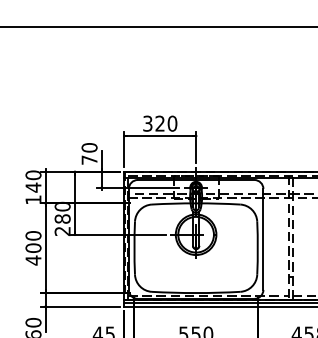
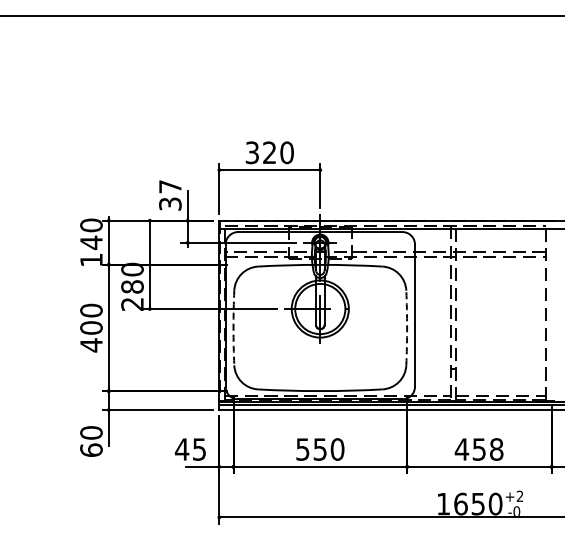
text: (89, 154) -> (170, 195), 70 -> 37
arc: (134, 247) -> (233, 327), solid -> dashed
arc: (258, 247) -> (407, 327), solid -> dashed

